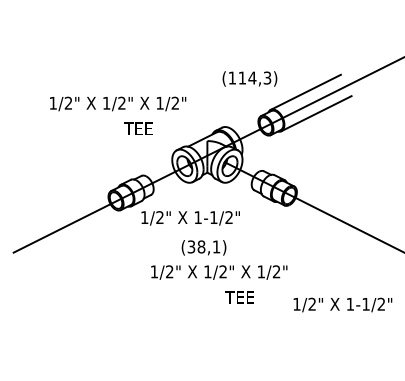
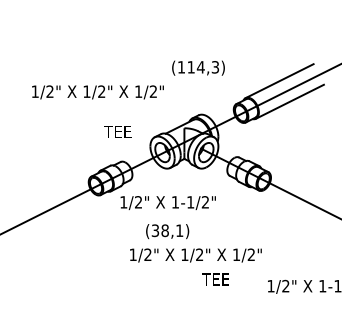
text: (249, 78) -> (198, 67), moved
text: (138, 128) -> (117, 131), moved
text: (203, 247) -> (167, 231), moved

